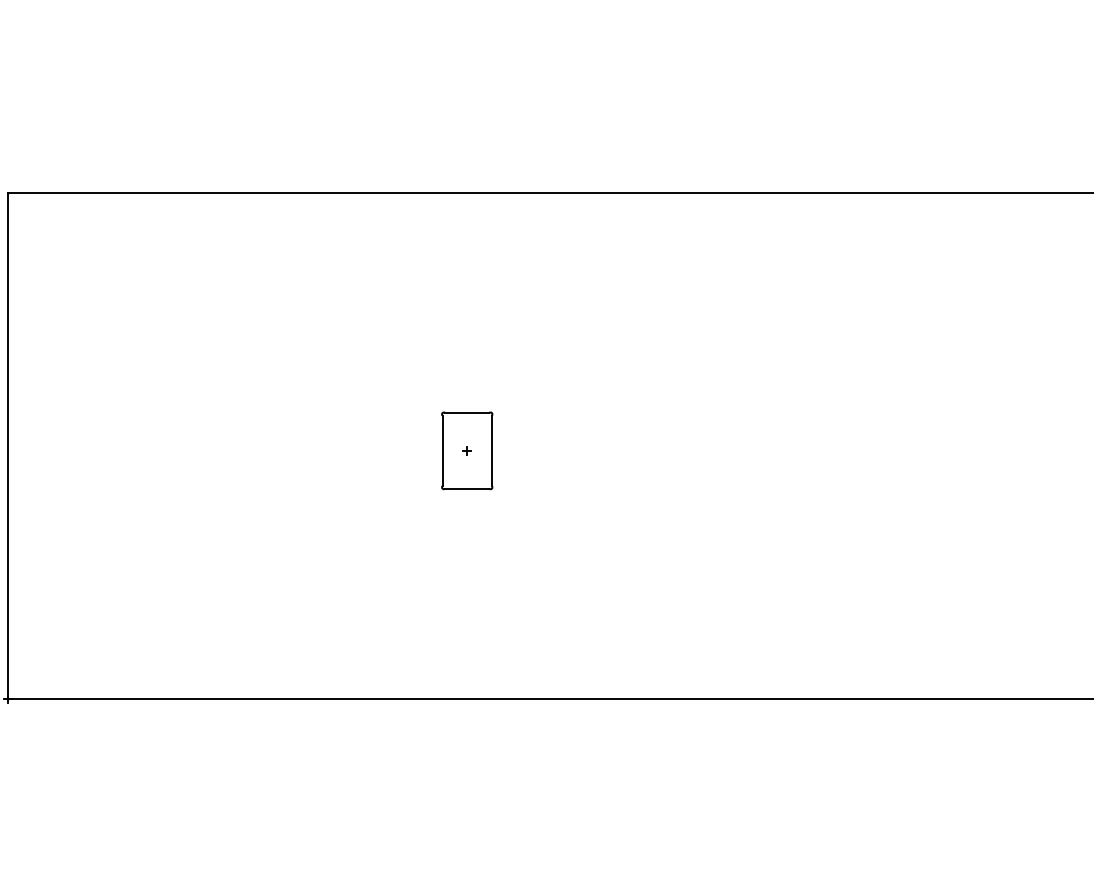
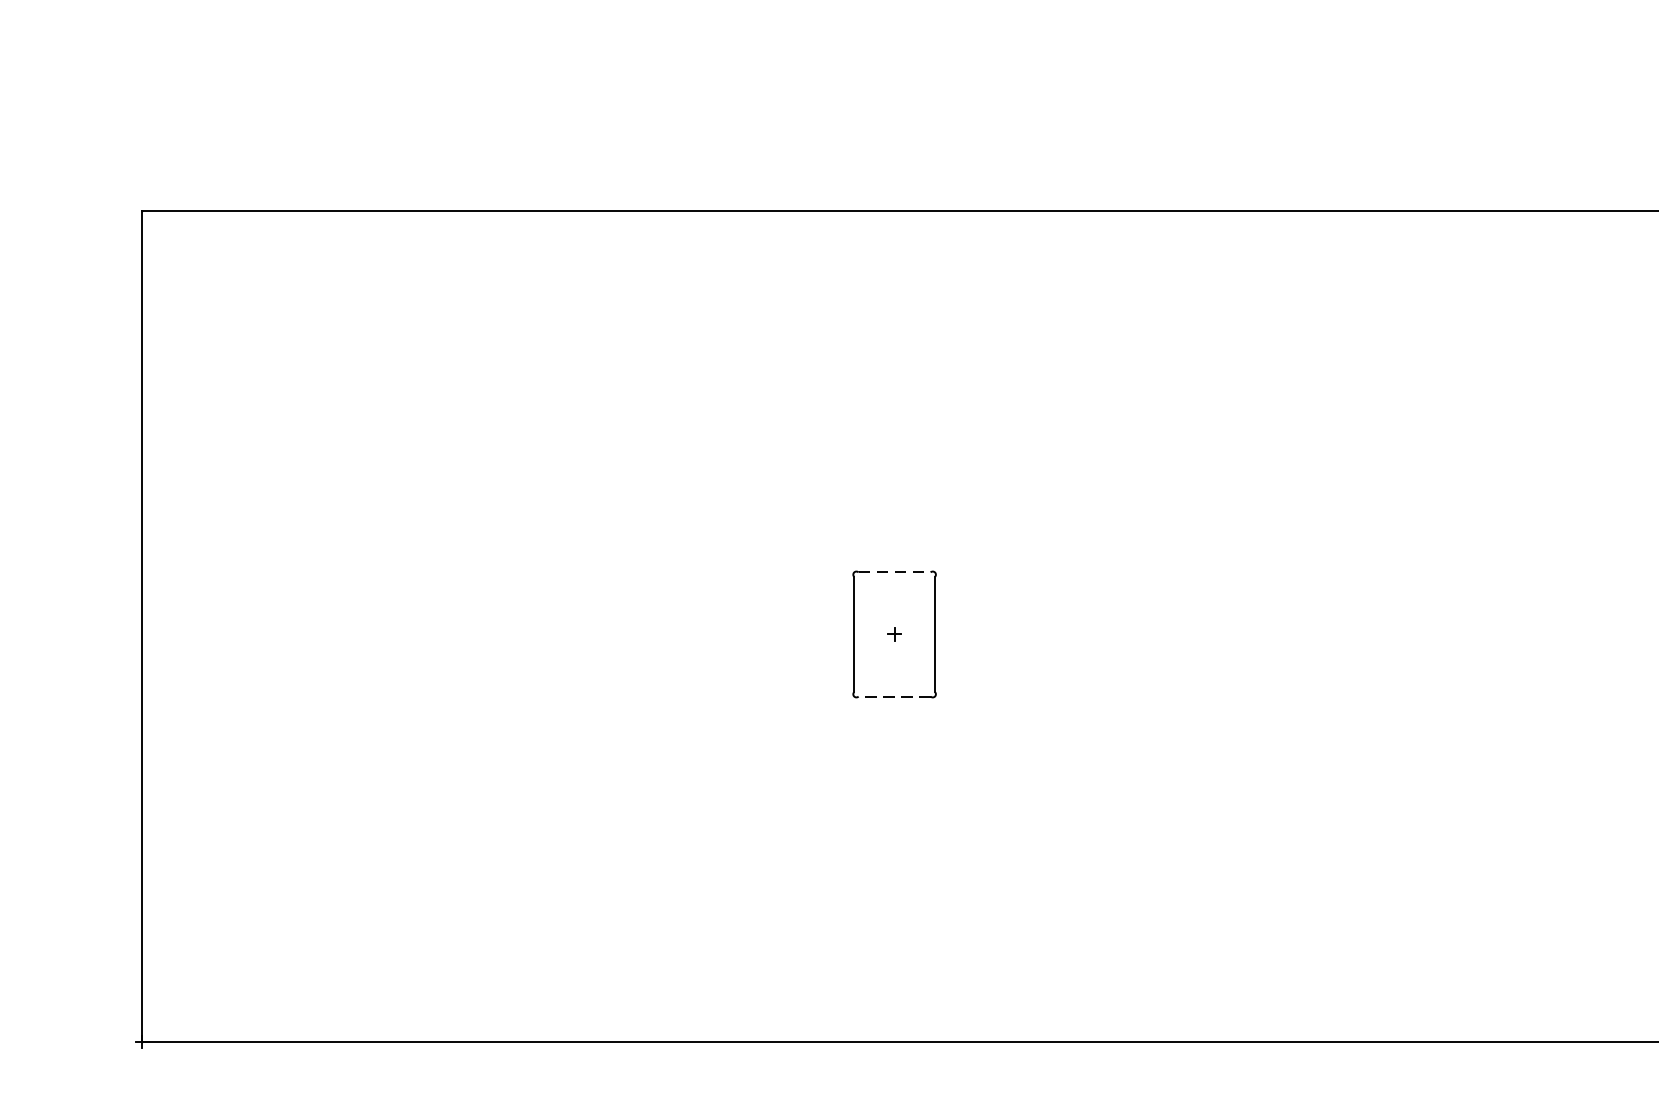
line: (467, 413) -> (895, 573), solid -> dashed
line: (467, 488) -> (895, 696), solid -> dashed

